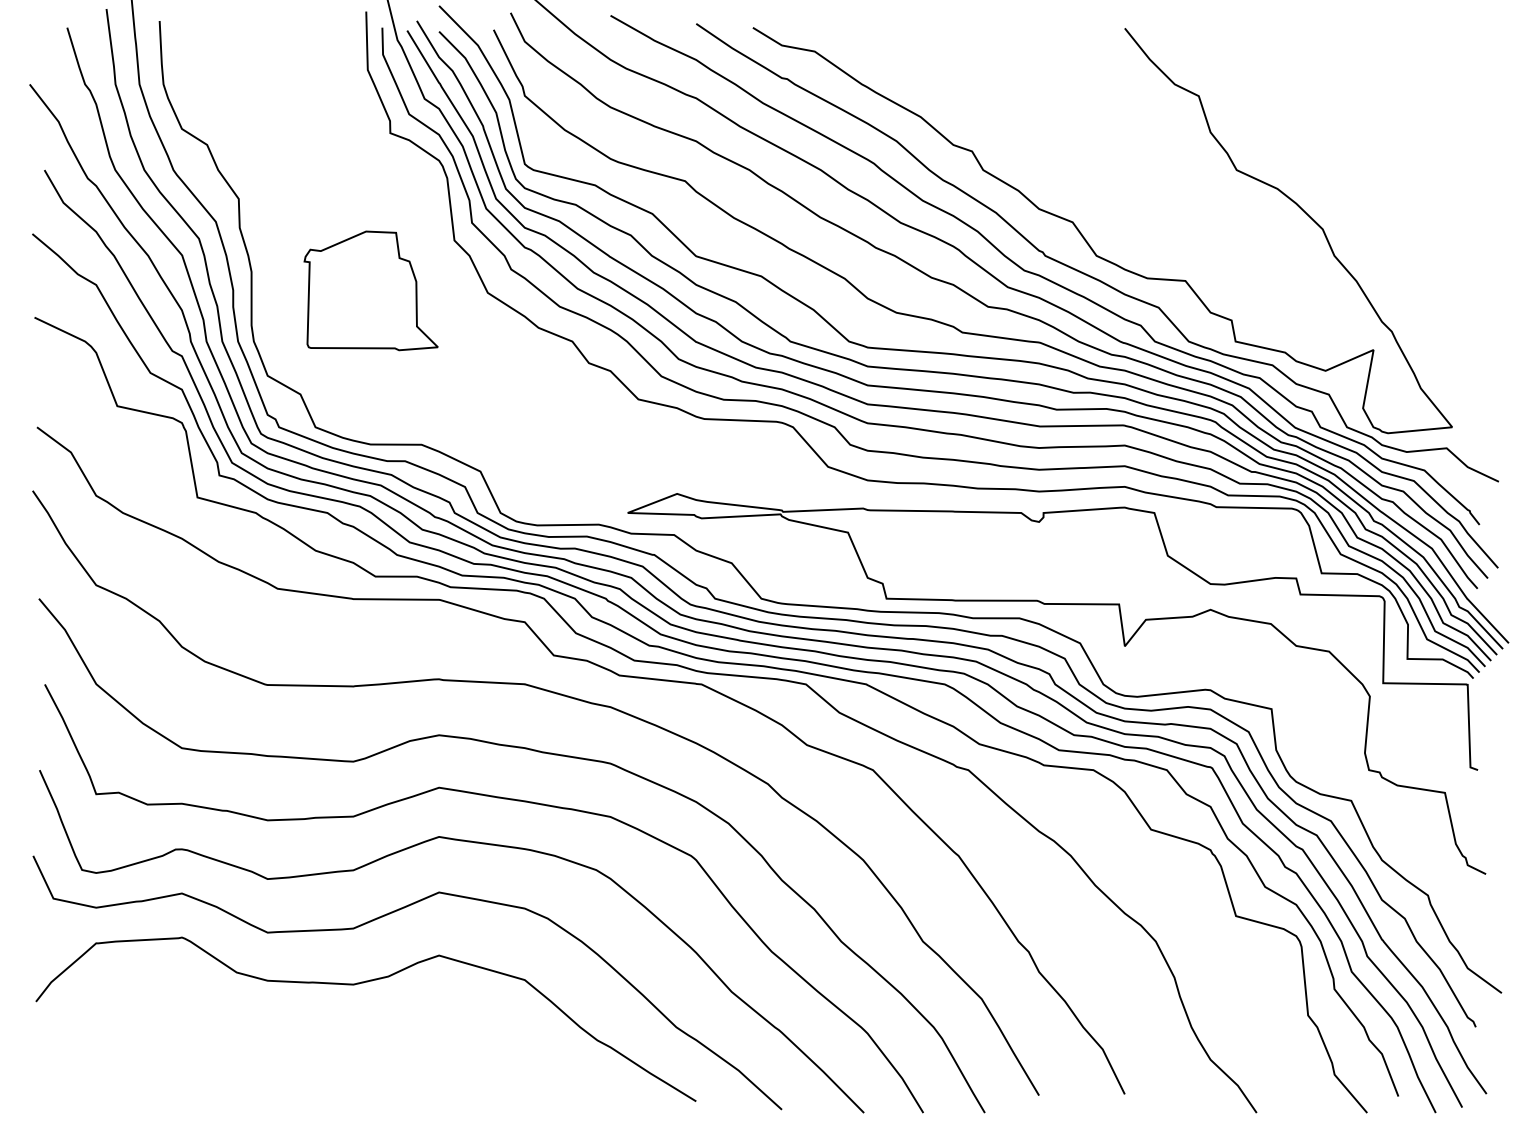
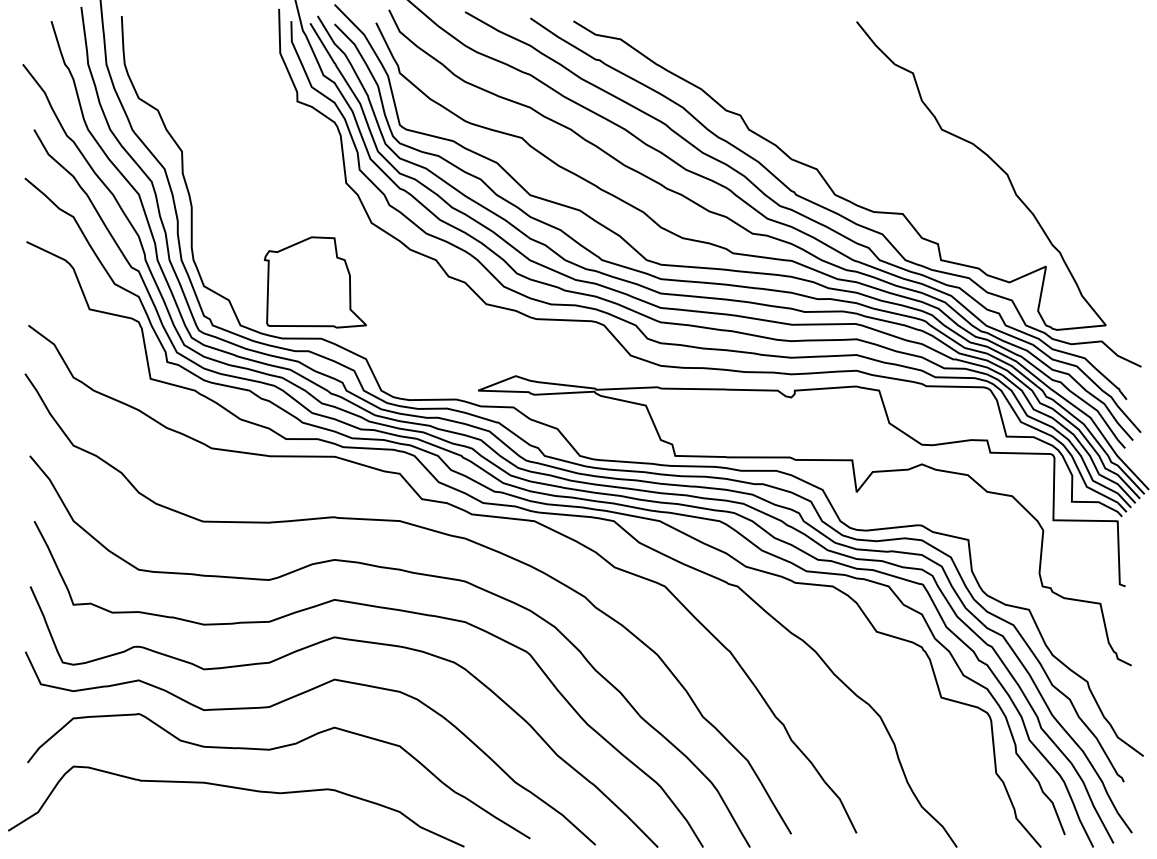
part: (370, 290) -> (315, 282), moved
curve: (313, 1036) -> (238, 789), added

